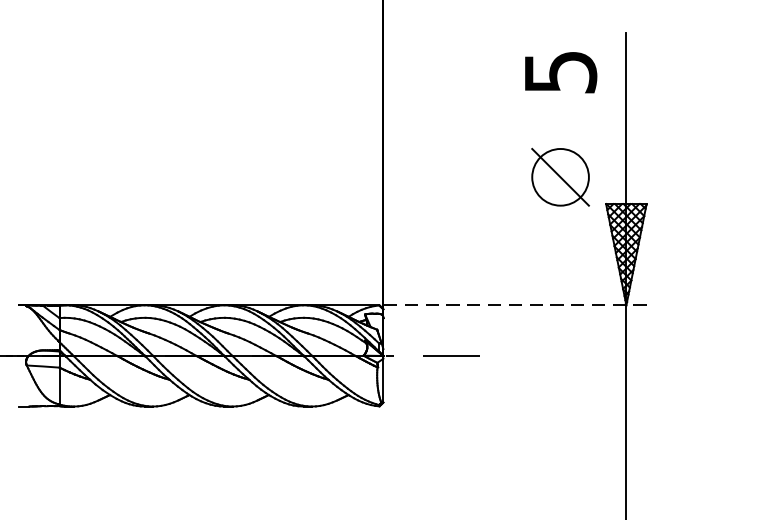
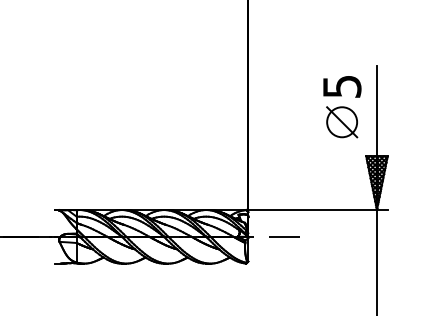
part: (561, 177) -> (342, 122), moved
line: (512, 306) -> (316, 210), dashed -> solid

